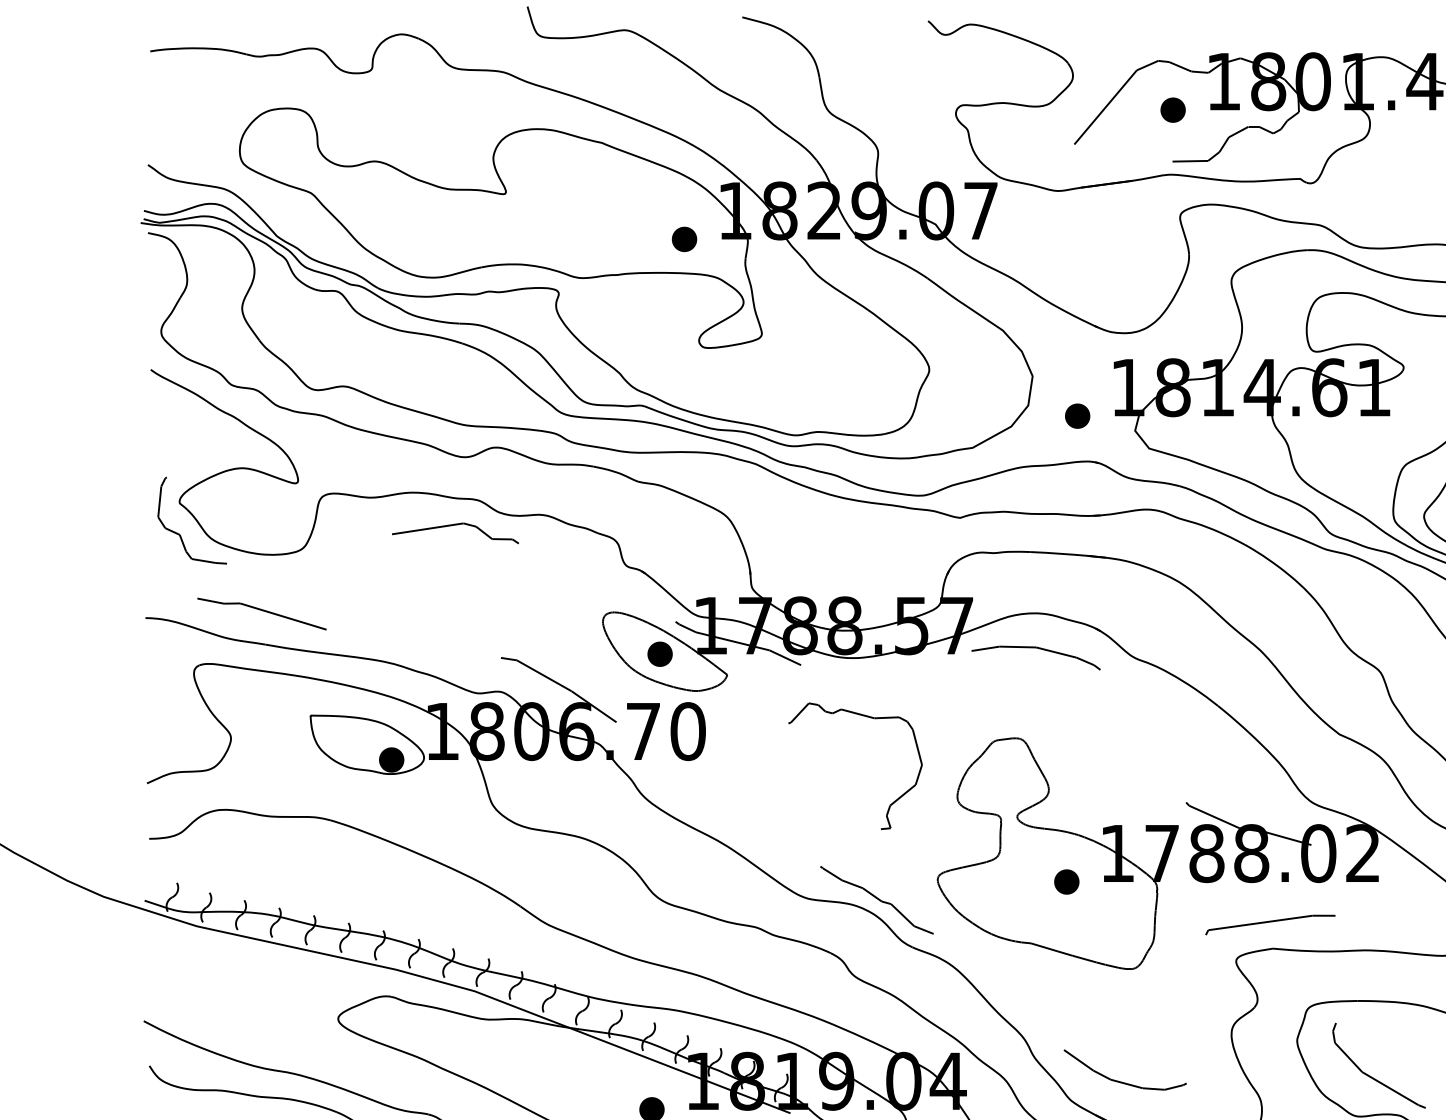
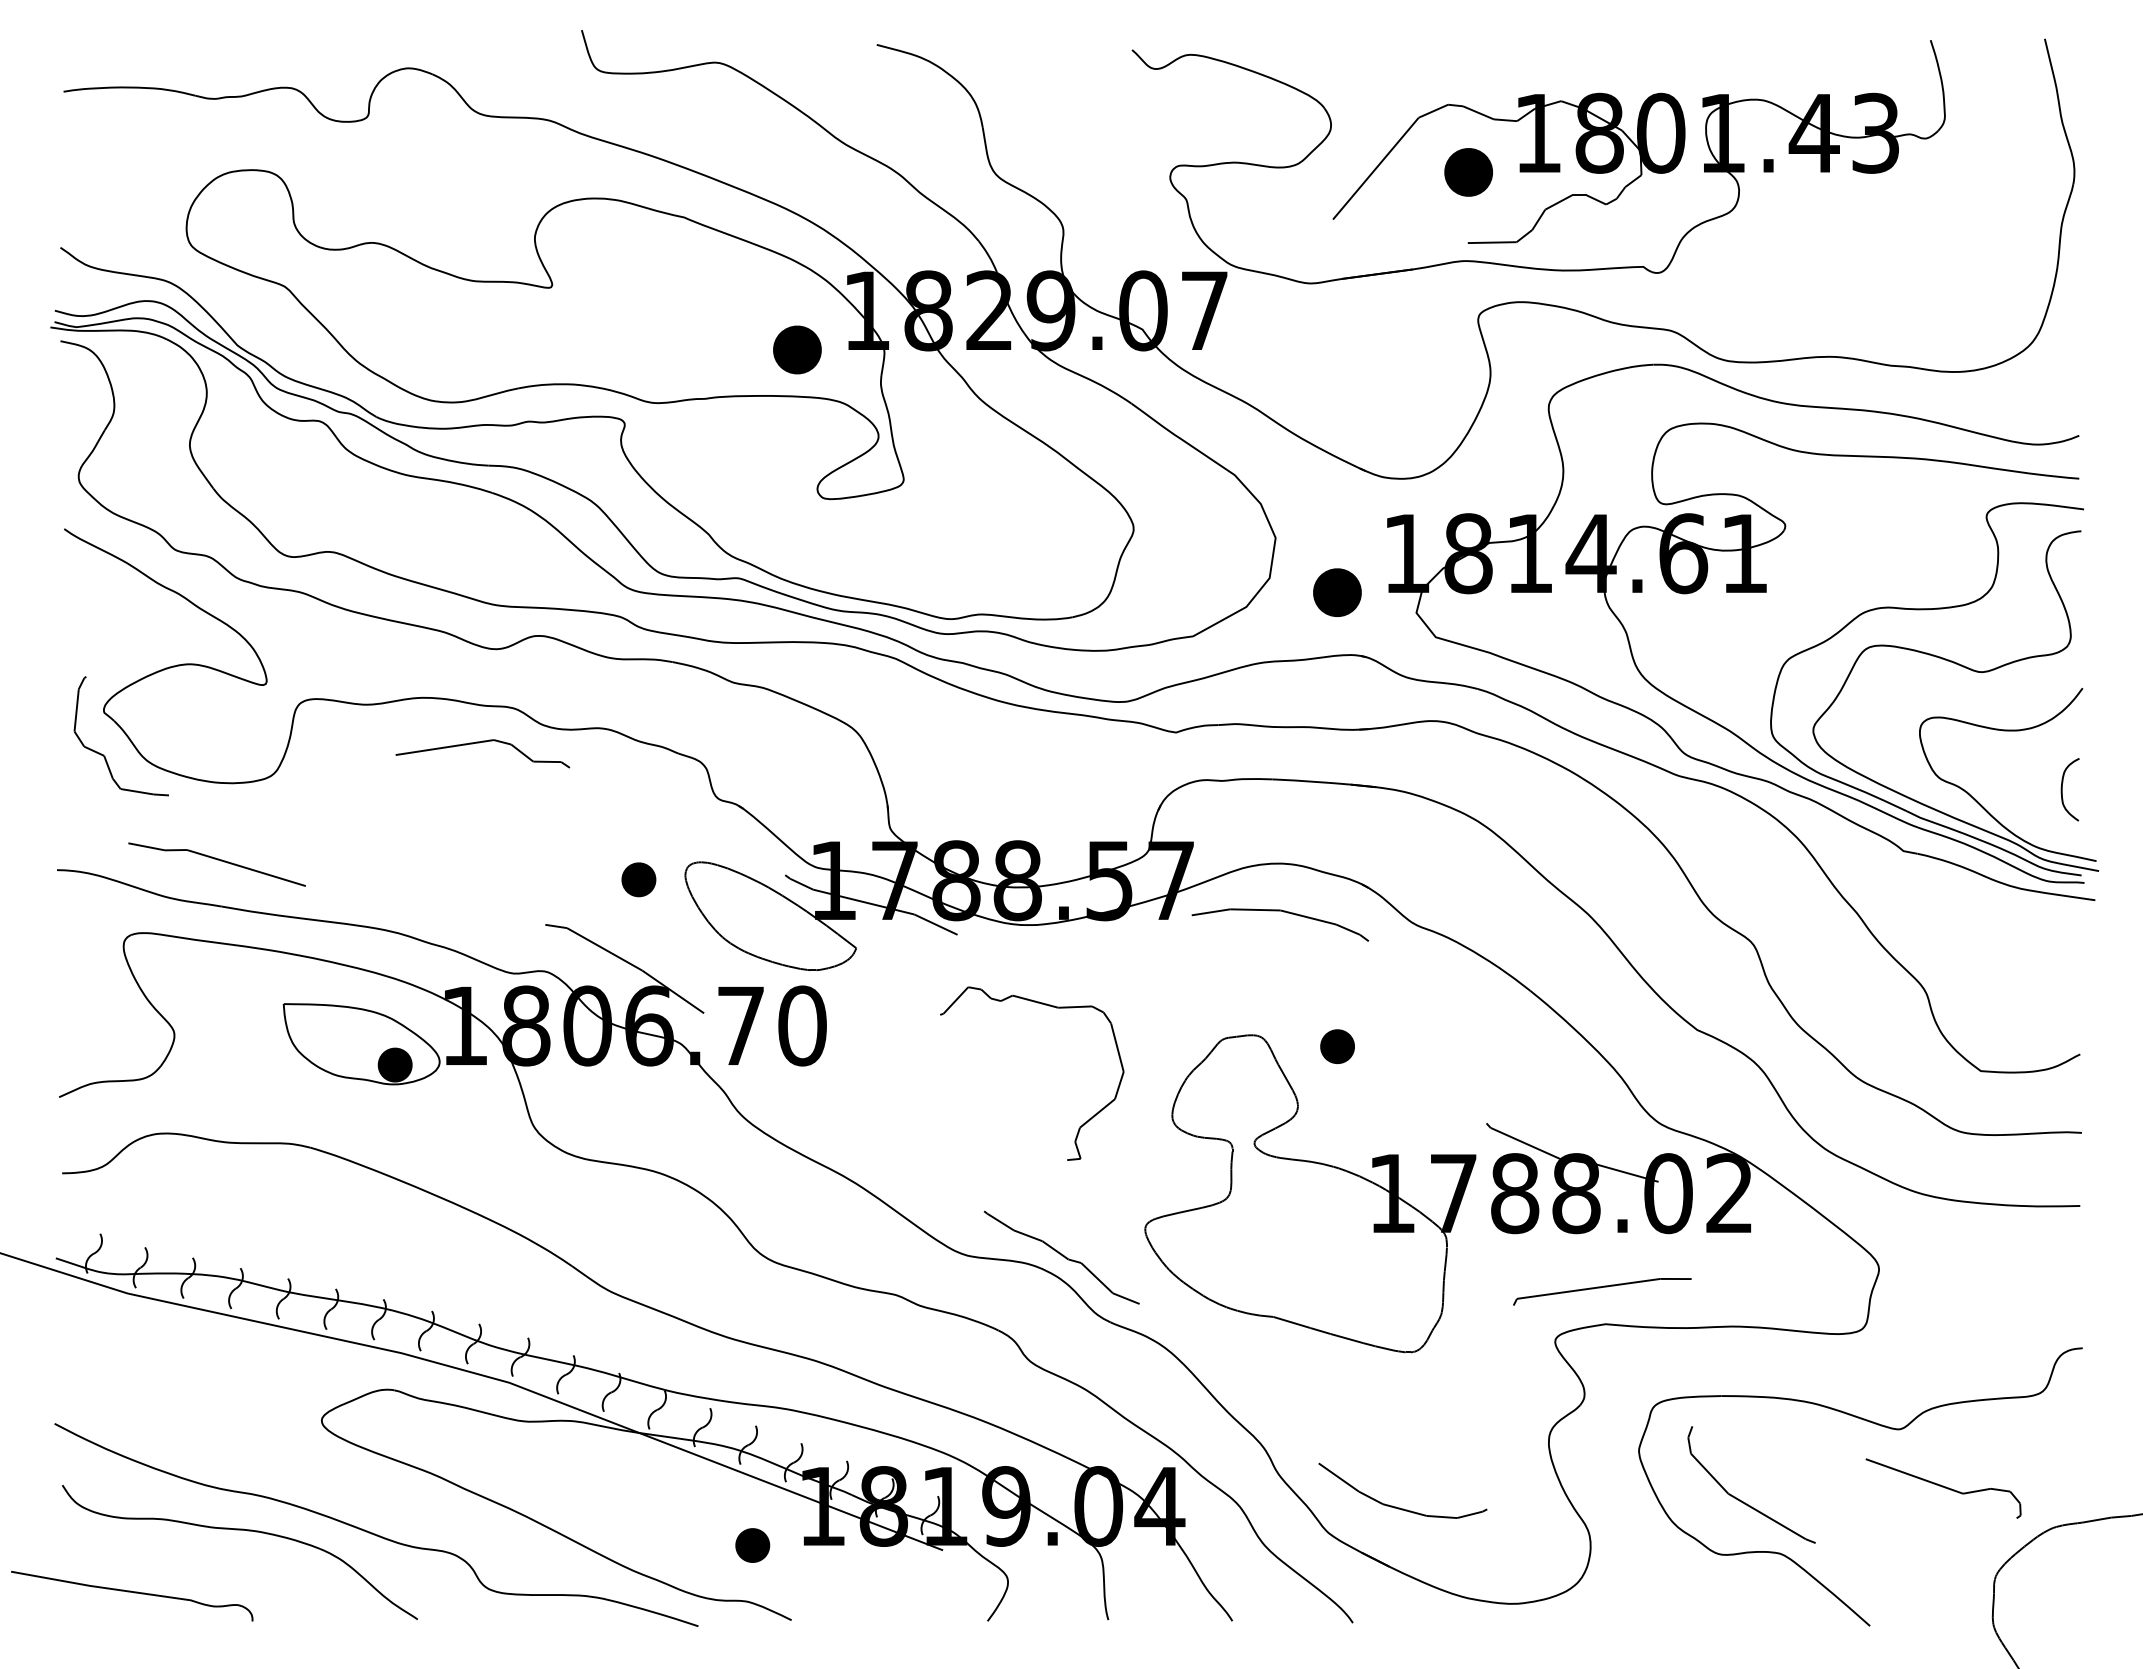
part: (1173, 110) -> (1468, 172), size x1.4
part: (684, 239) -> (797, 349), size x1.4
part: (1077, 415) -> (1337, 592), size x1.4
part: (659, 654) -> (638, 879), moved
part: (1066, 881) -> (1337, 1046), moved

